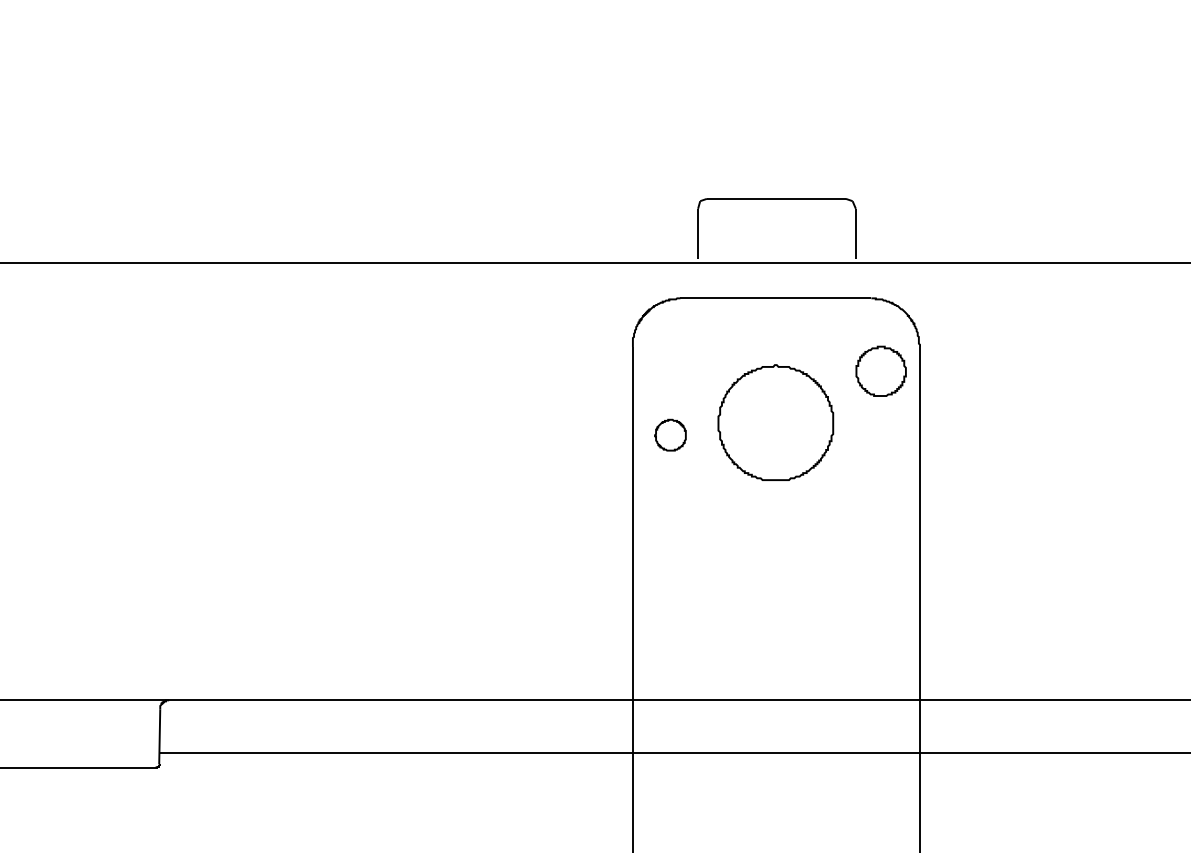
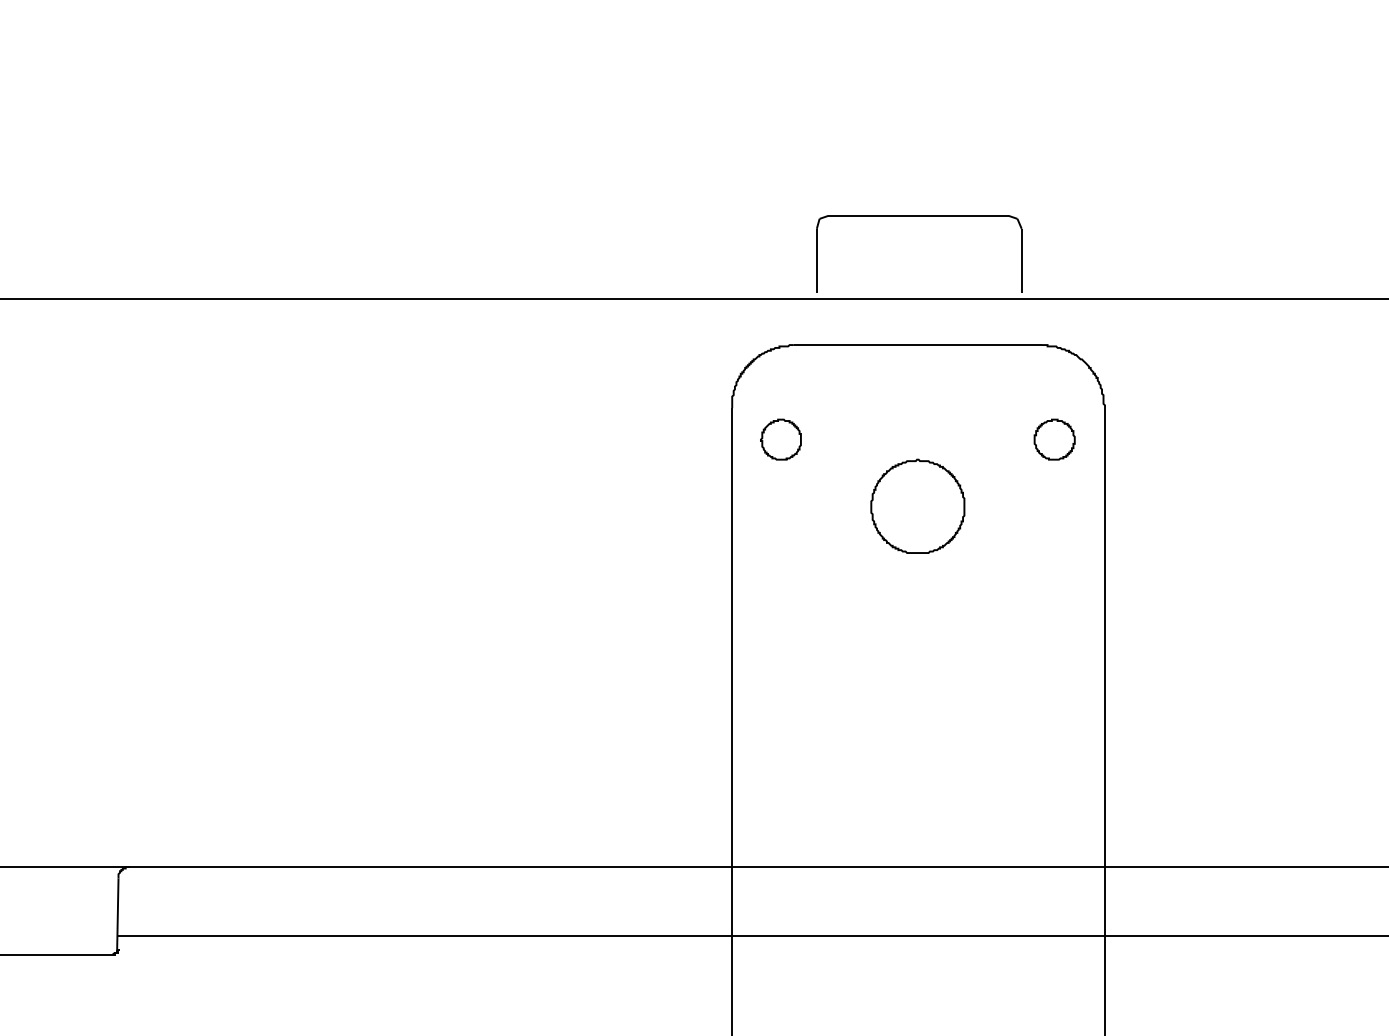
part: (881, 370) -> (1054, 438), size x0.62
part: (775, 422) -> (917, 506), size x0.62
part: (670, 434) -> (781, 438), moved

